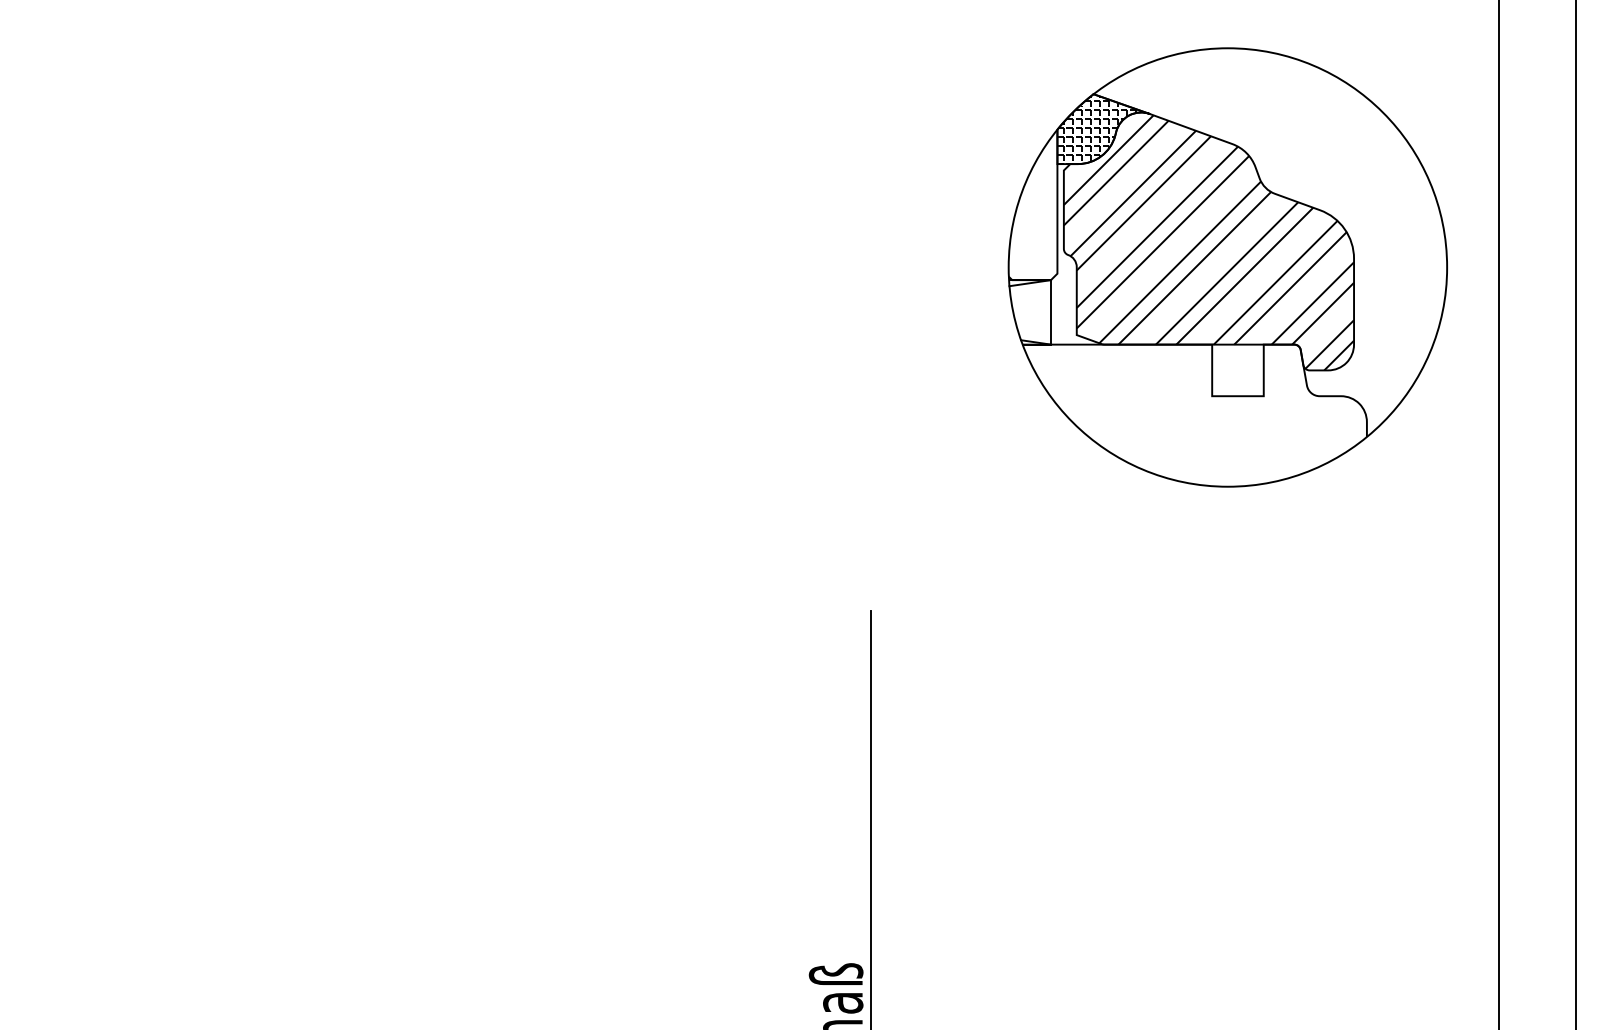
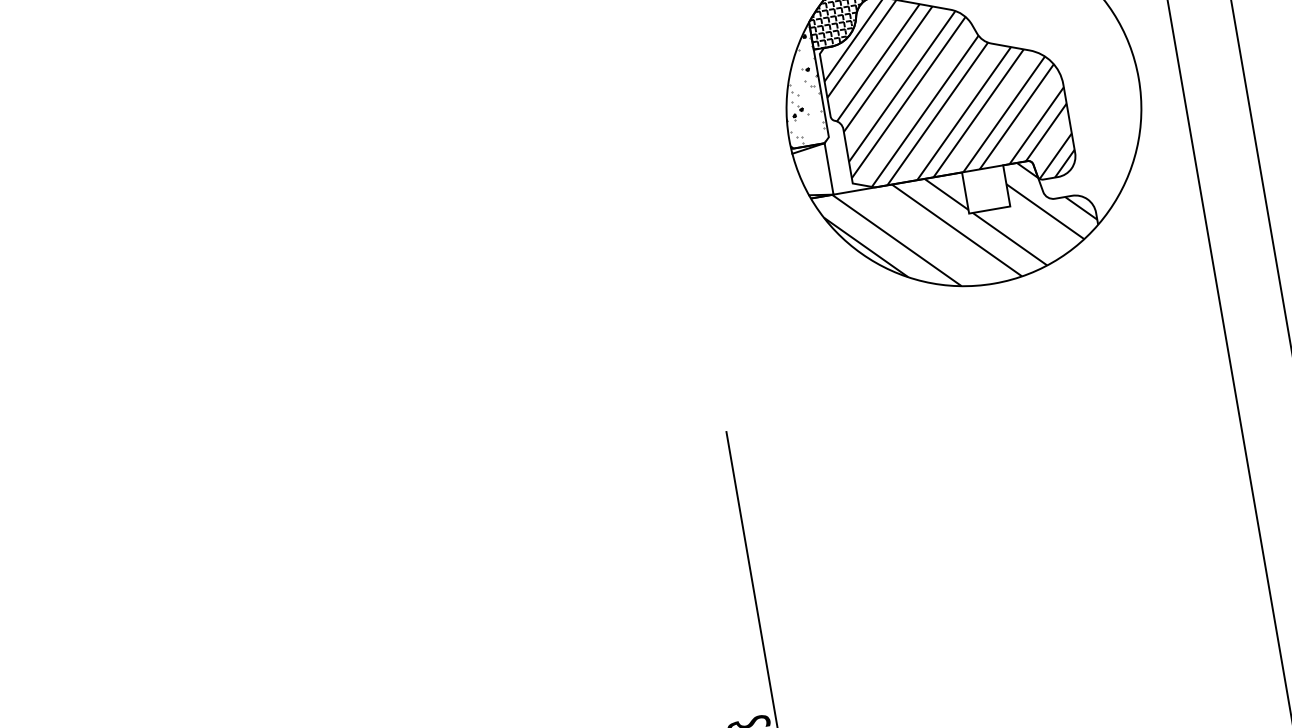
hatch: (1033, 207) -> (800, 87), added
hatch: (1200, 413) -> (962, 228), added

